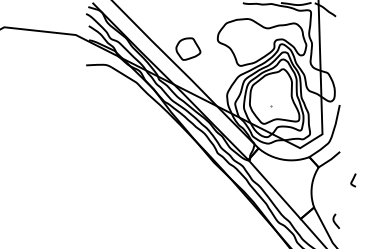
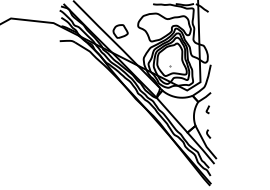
curve: (352, 180) -> (207, 109), moved

